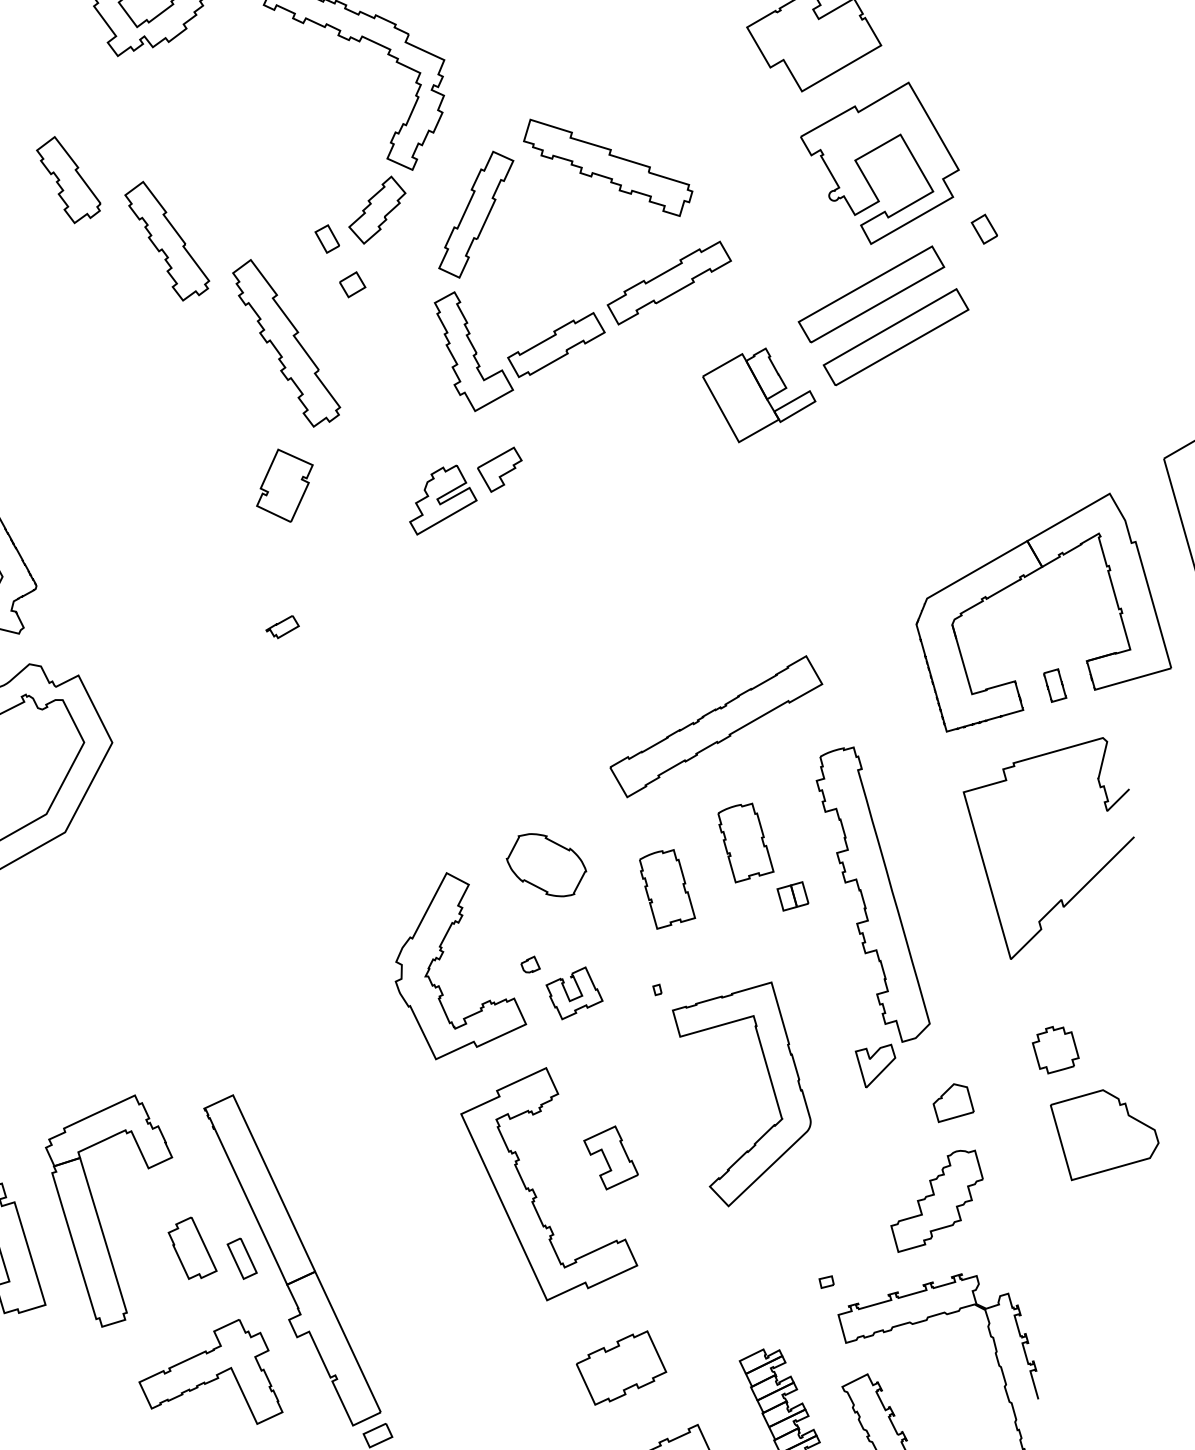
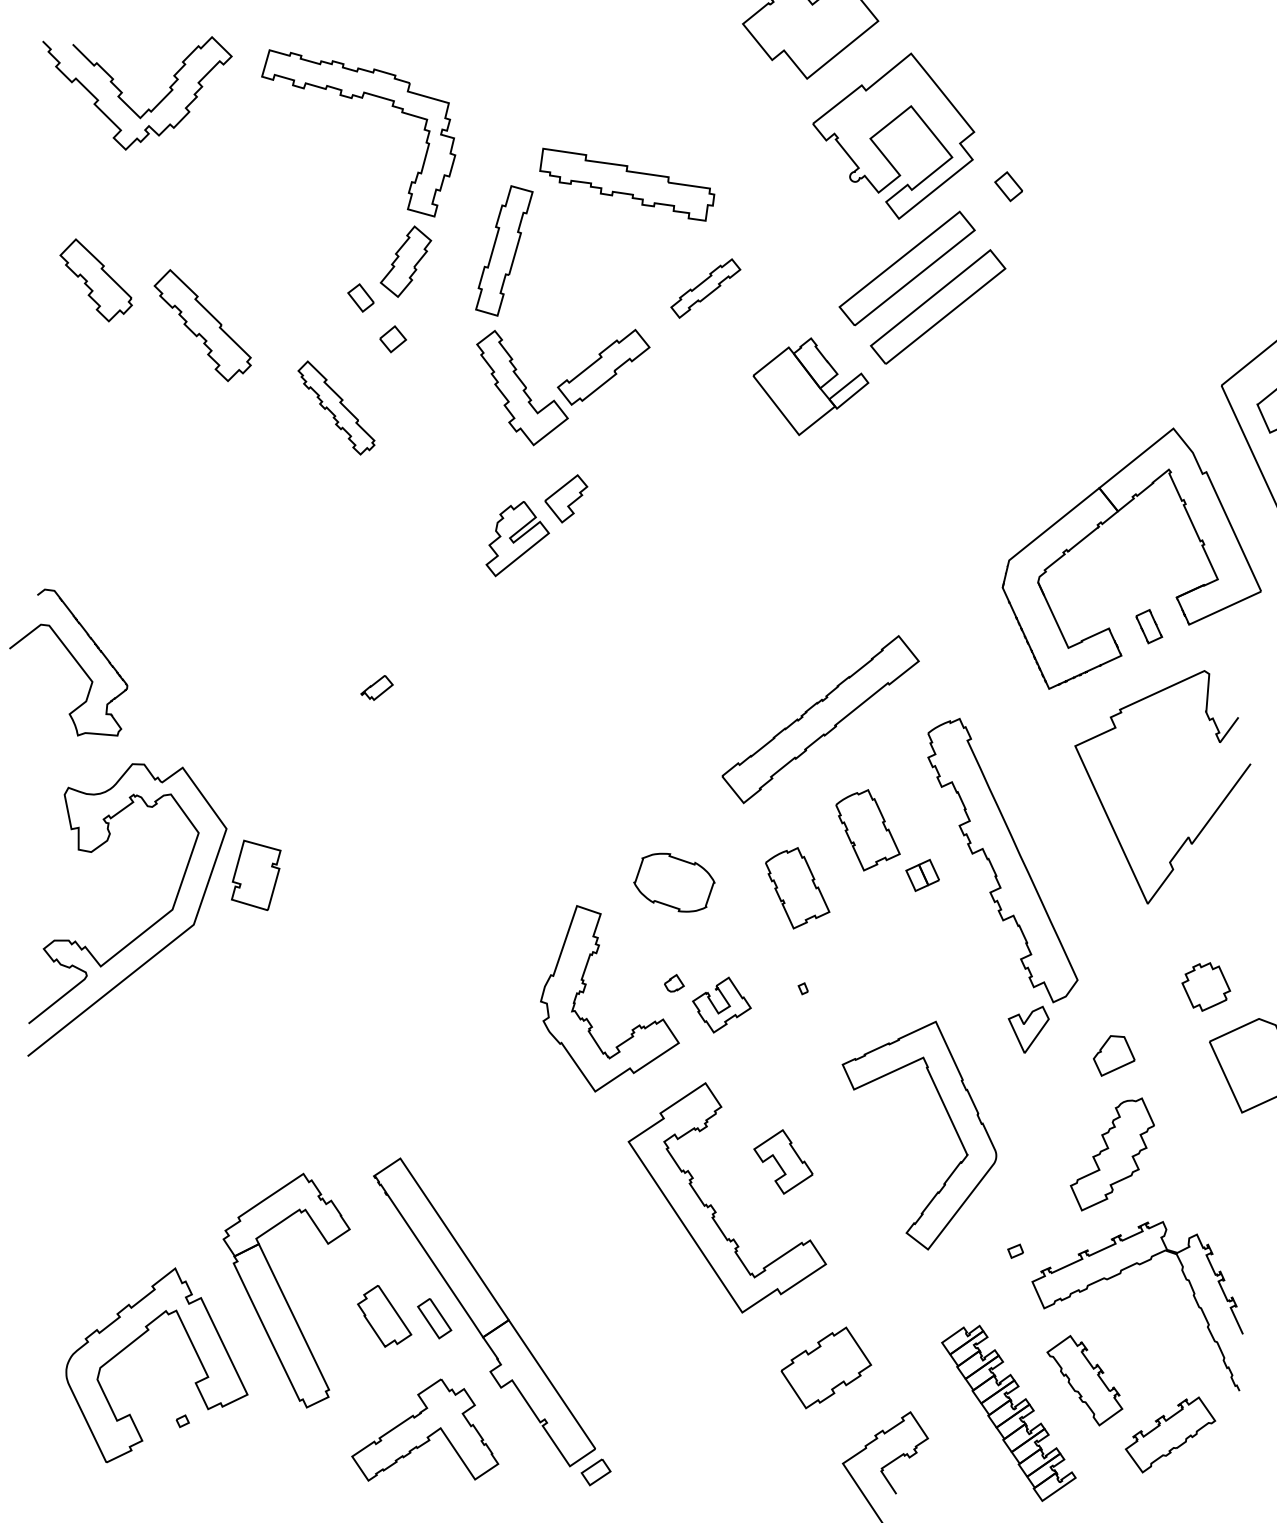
part: (669, 282) -> (705, 288), size x0.6
part: (286, 343) -> (336, 407), size x0.6
part: (285, 484) -> (256, 874), moved
part: (769, 1081) -> (949, 1119), moved

